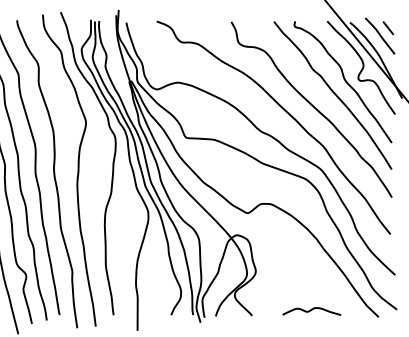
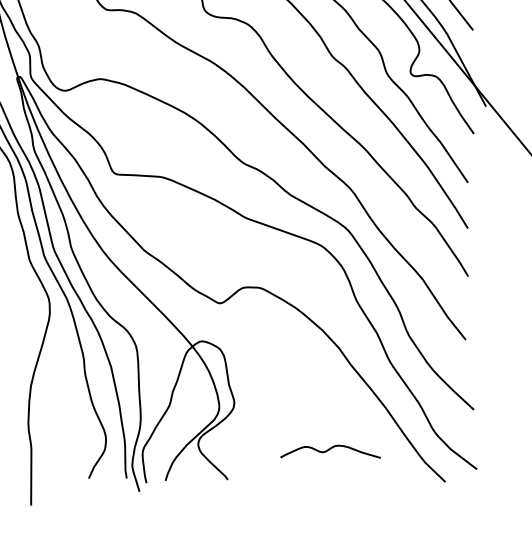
curve: (311, 310) -> (329, 450), moved

